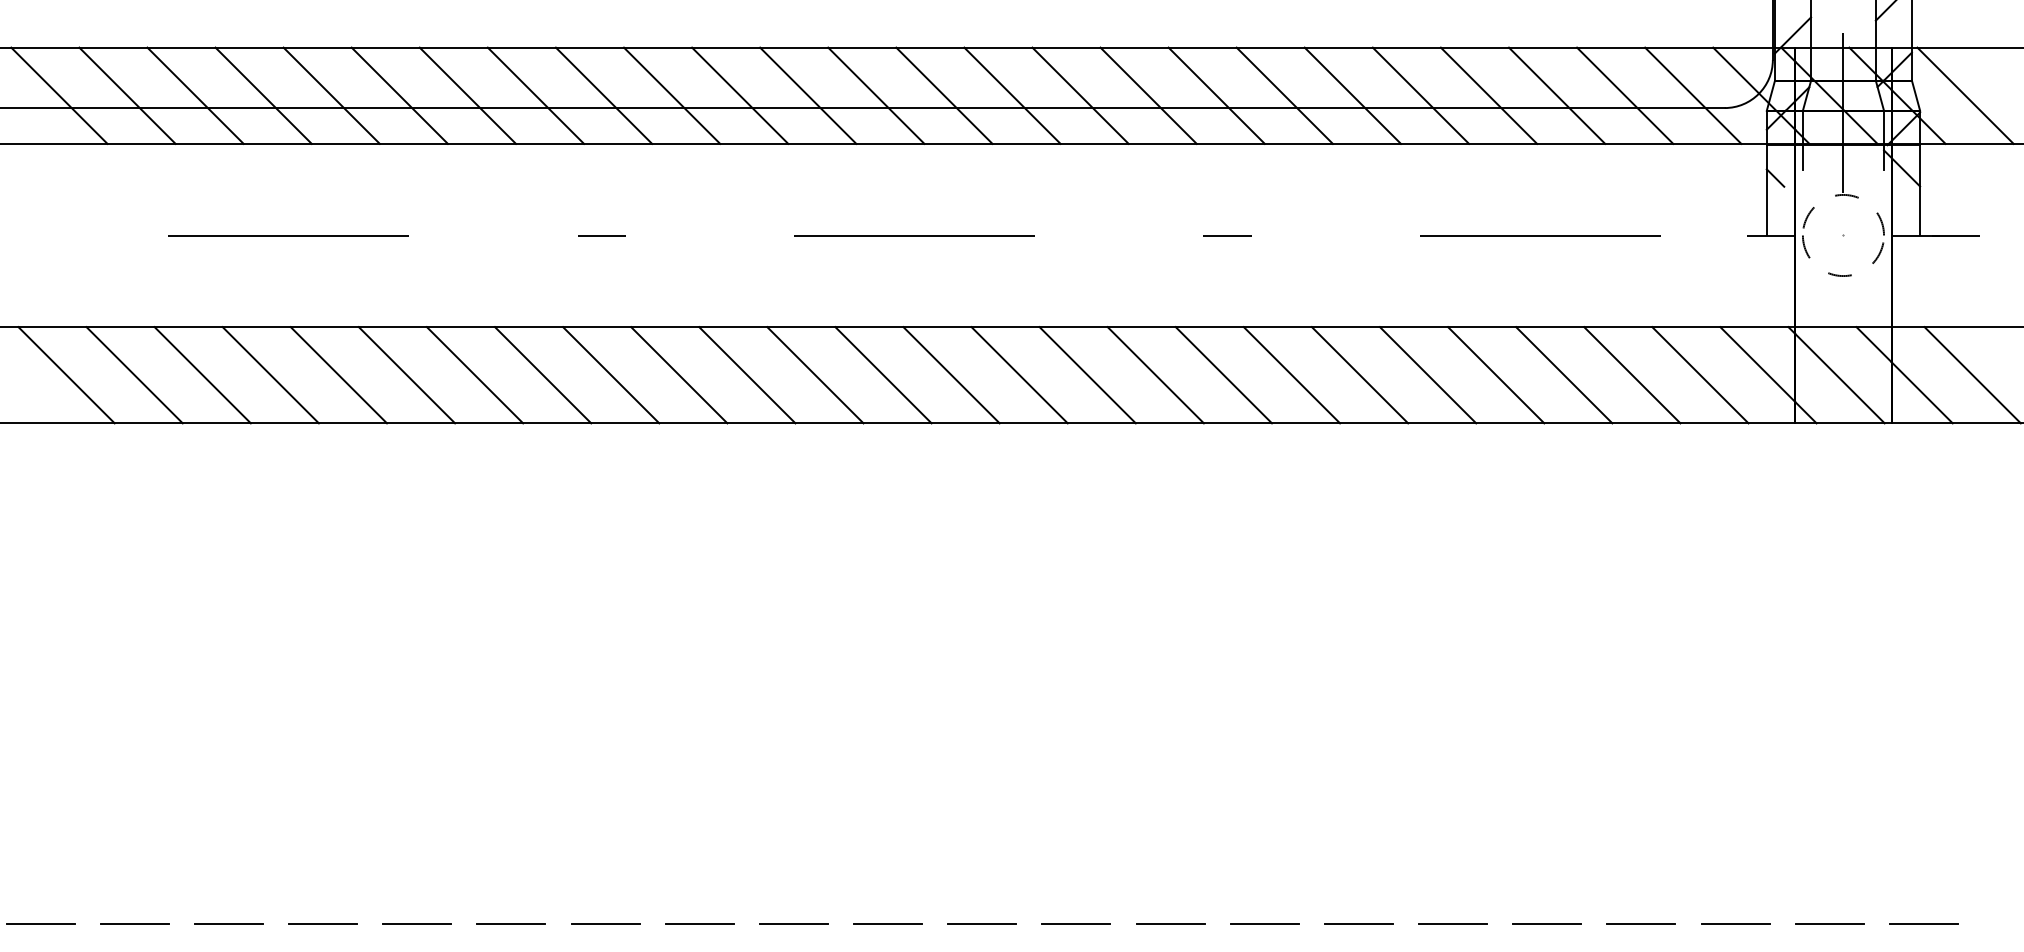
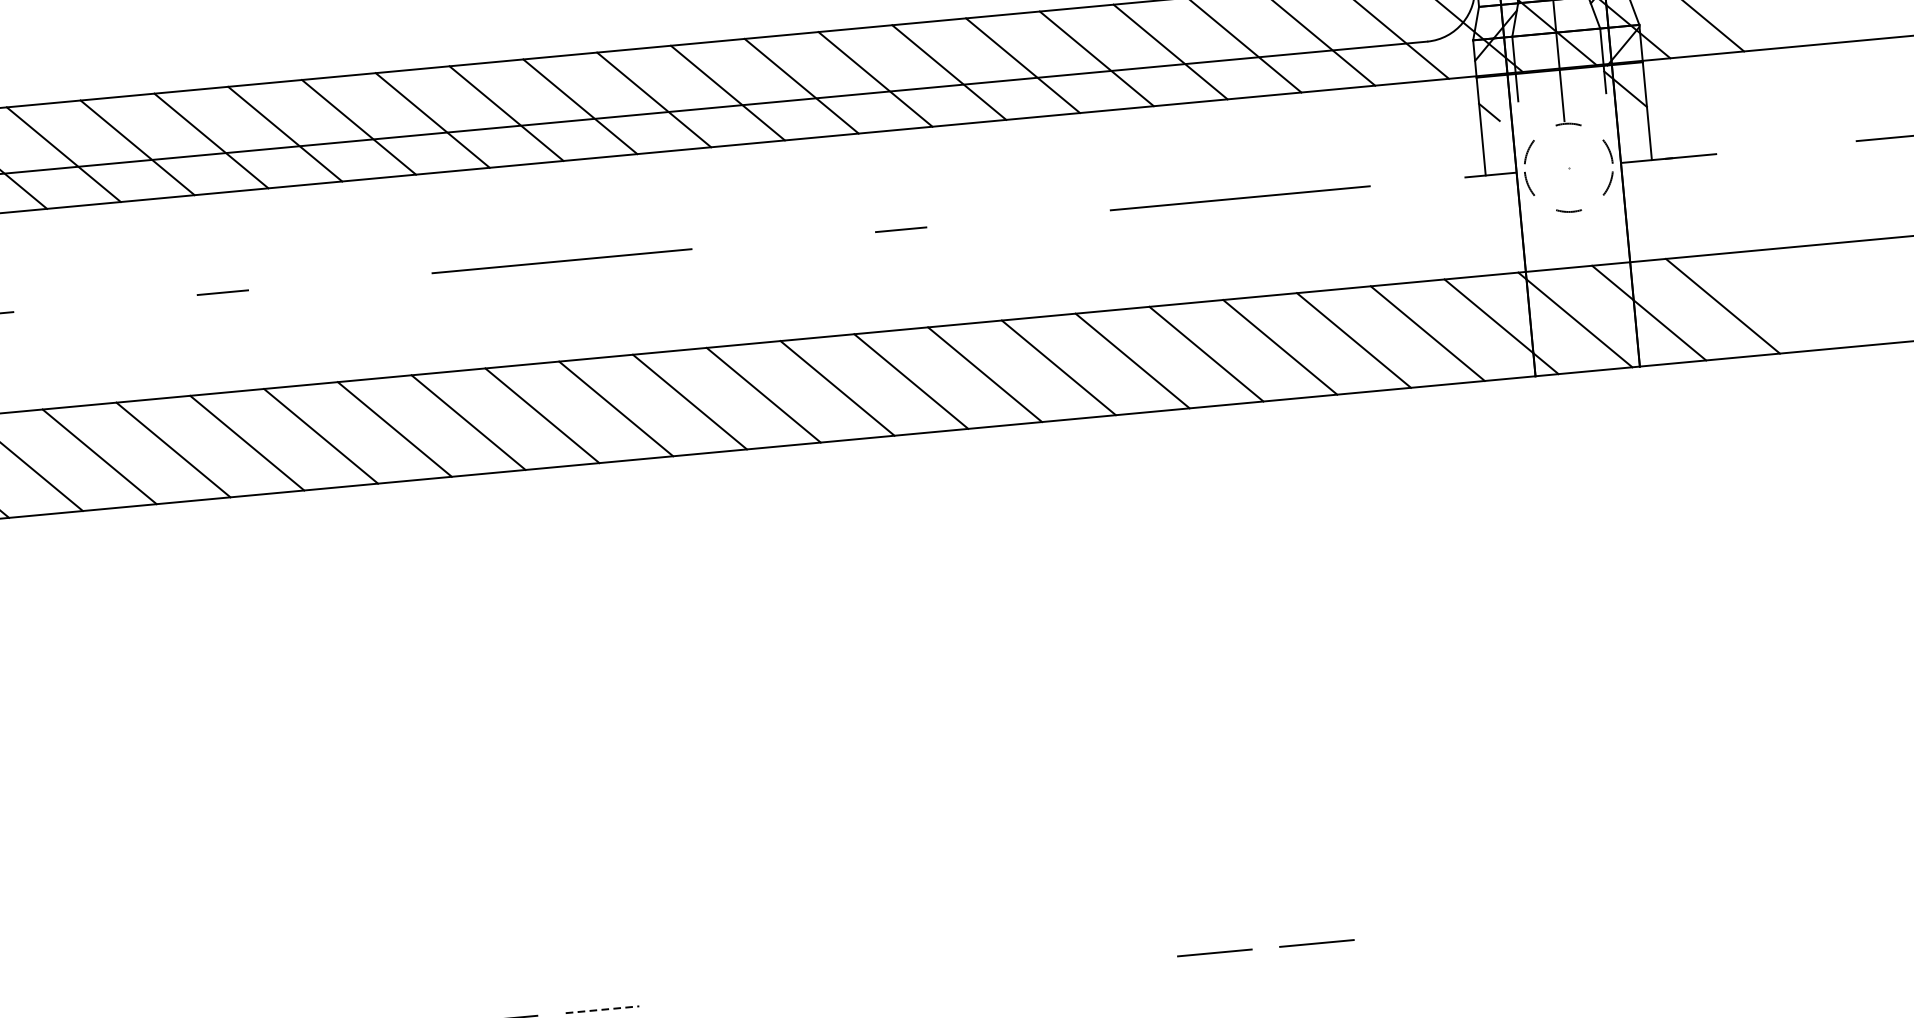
line: (888, 923) -> (602, 1009), solid -> dashed
line: (982, 923) -> (704, 1000), removed
line: (1076, 923) -> (806, 990), removed
line: (1170, 923) -> (908, 981), removed
line: (1264, 923) -> (1010, 971), removed
line: (1358, 923) -> (1112, 962), removed
line: (1641, 923) -> (1419, 933), removed
line: (1735, 923) -> (1520, 924), removed
line: (1829, 923) -> (1622, 914), removed
line: (1923, 923) -> (1724, 905), removed

